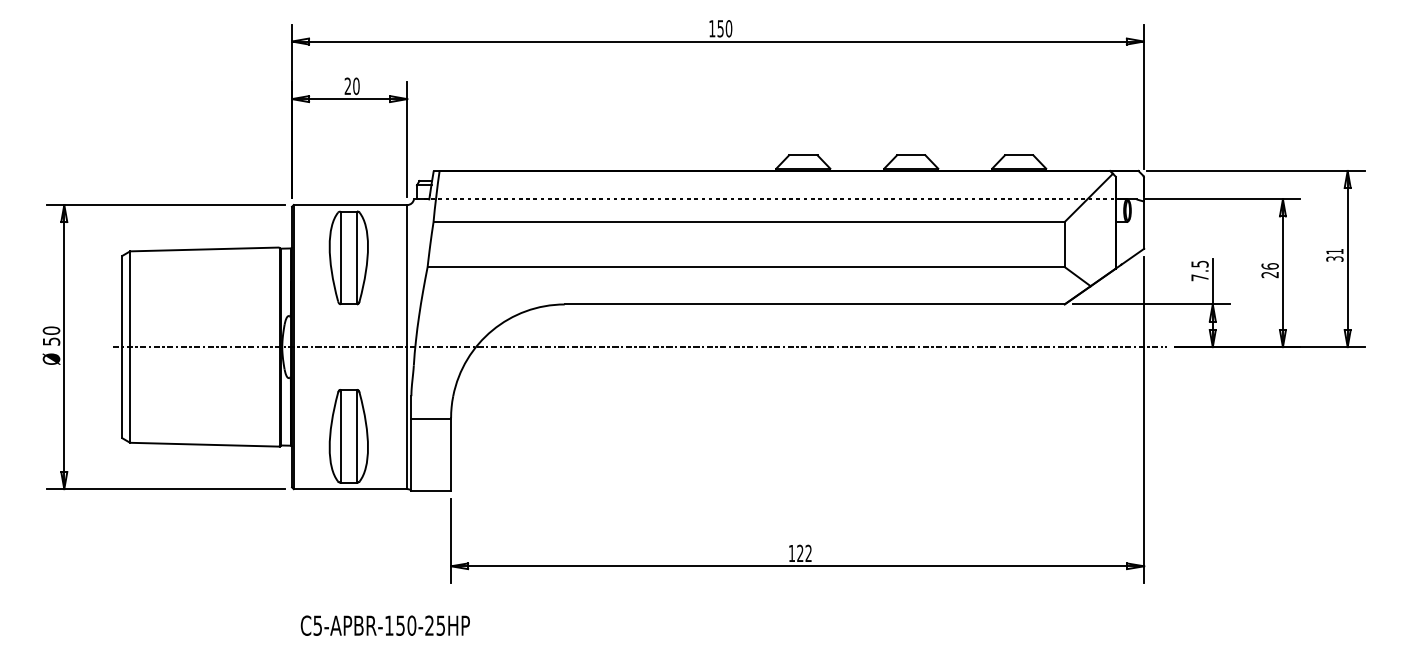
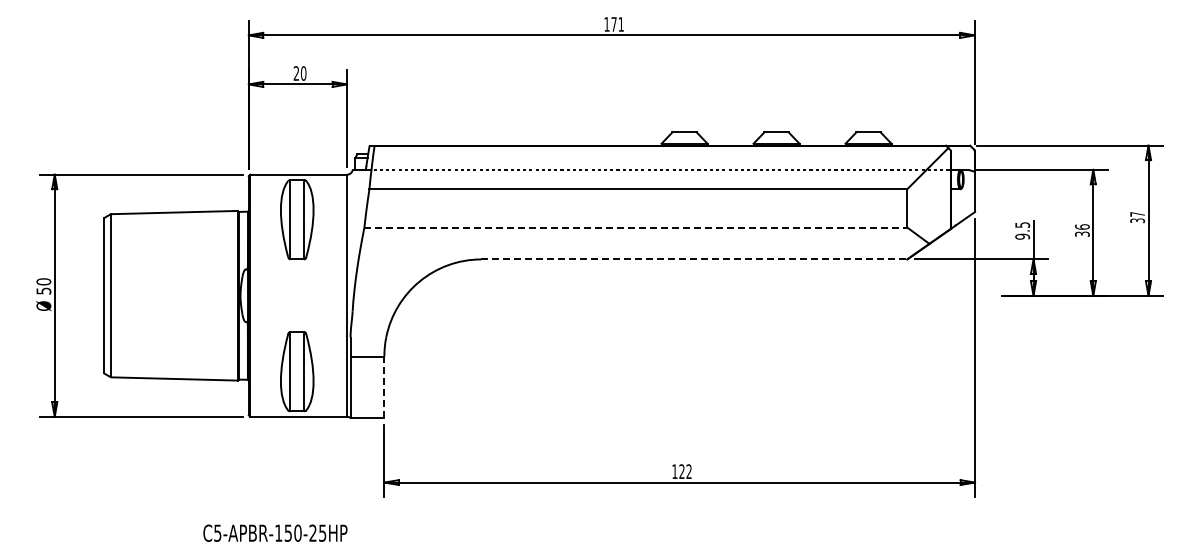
text: (724, 28) -> (617, 24), 150 -> 171
text: (1334, 251) -> (1137, 214), 31 -> 37
line: (746, 266) -> (636, 227), solid -> dashed
text: (1270, 274) -> (1082, 233), 26 -> 36
text: (1199, 277) -> (1022, 236), 7.5 -> 9.5
line: (814, 304) -> (694, 259), solid -> dashed
line: (640, 346) -> (545, 295), removed
line: (451, 454) -> (384, 387), solid -> dashed
text: (385, 624) -> (275, 532), moved

